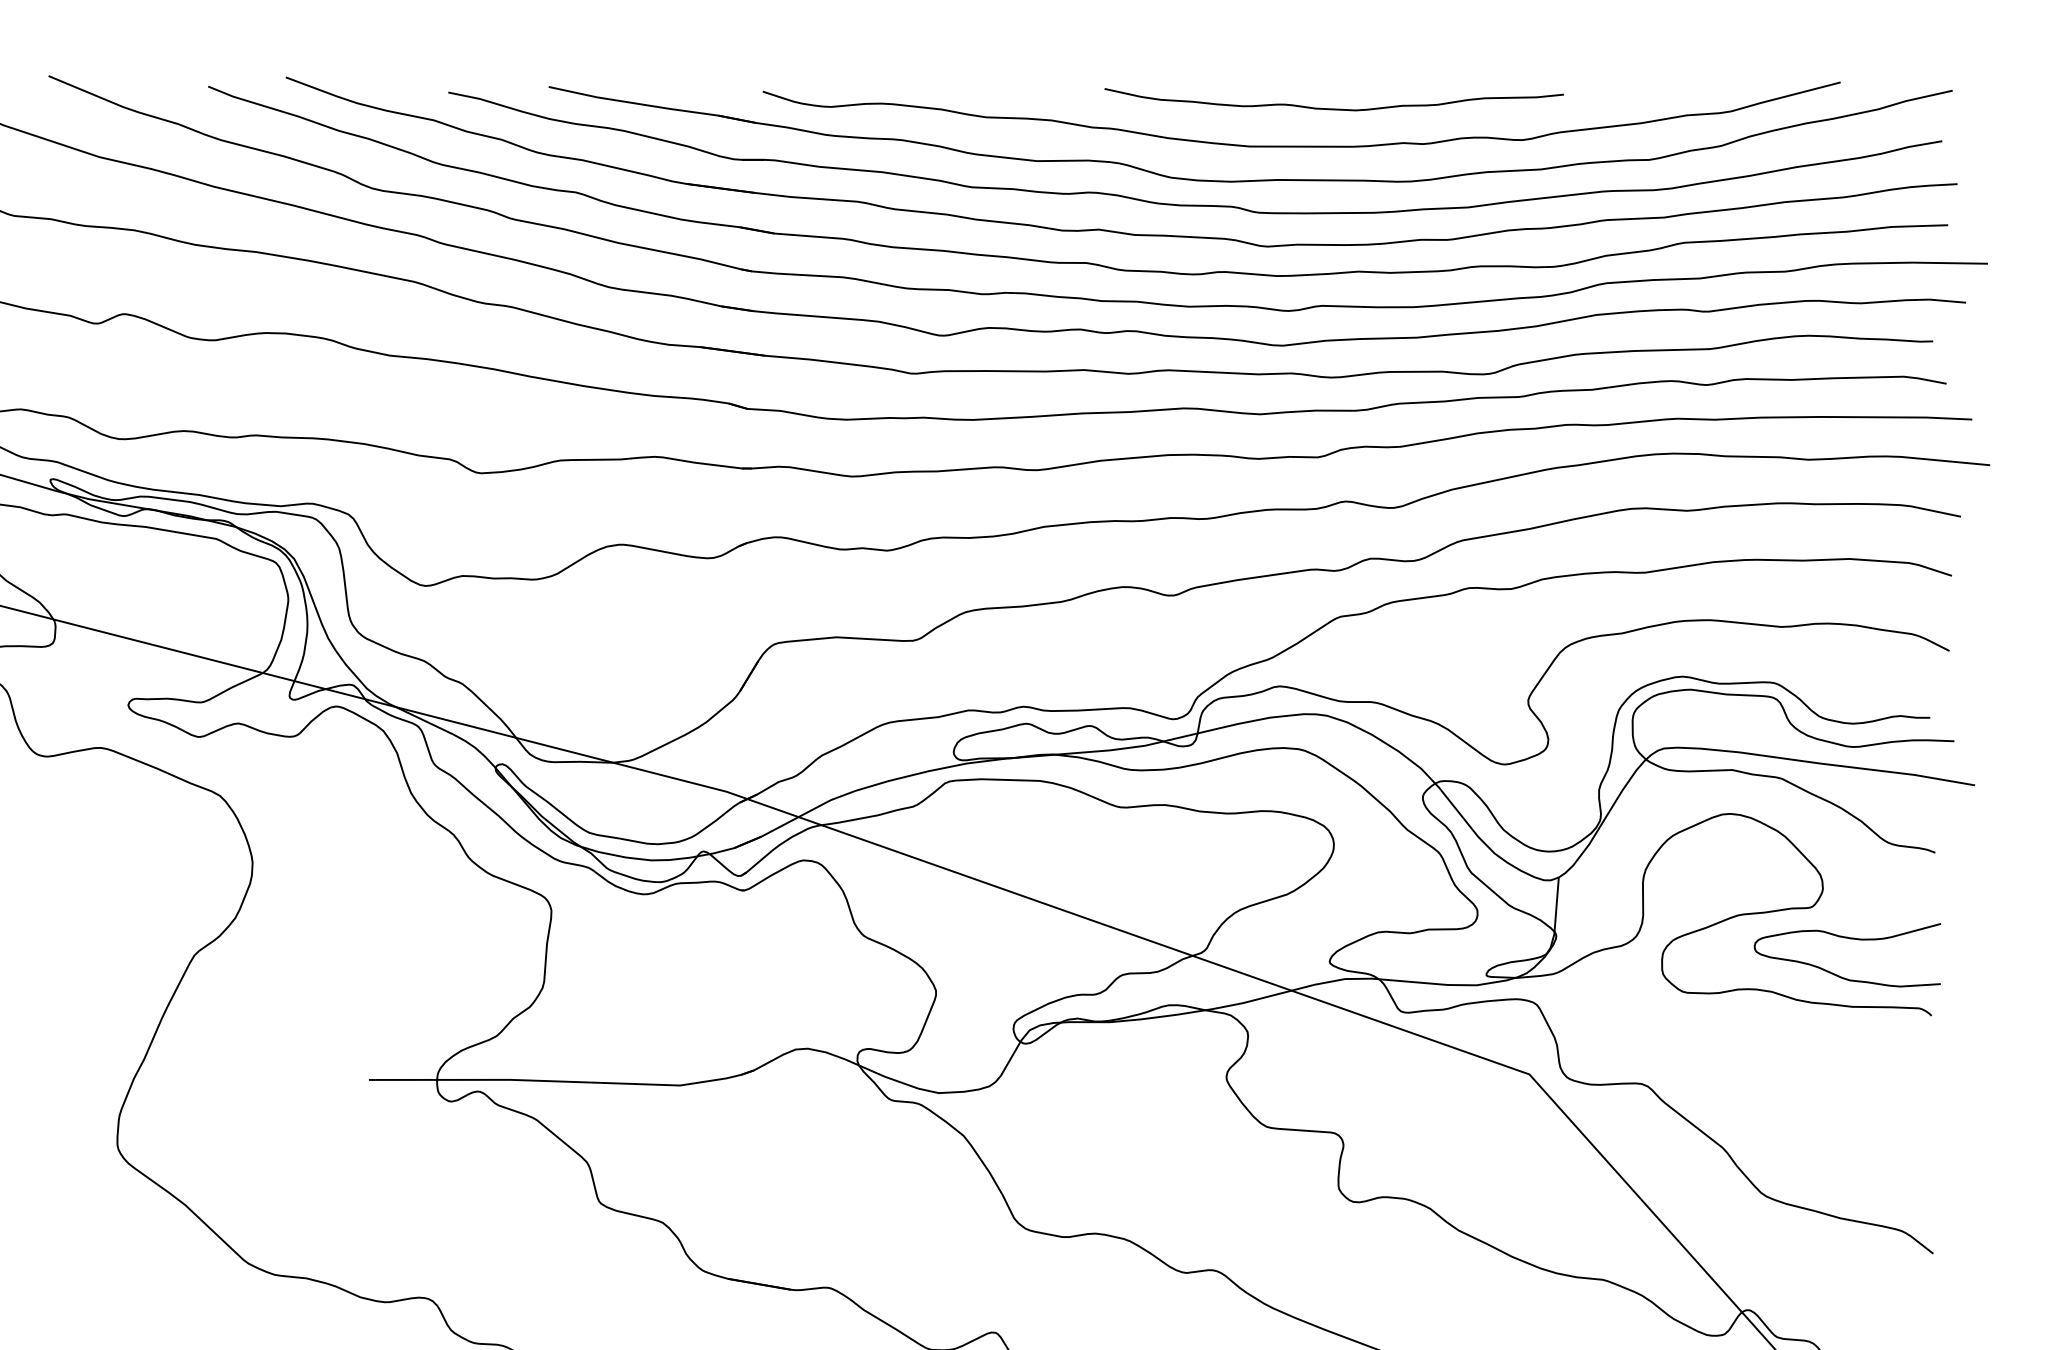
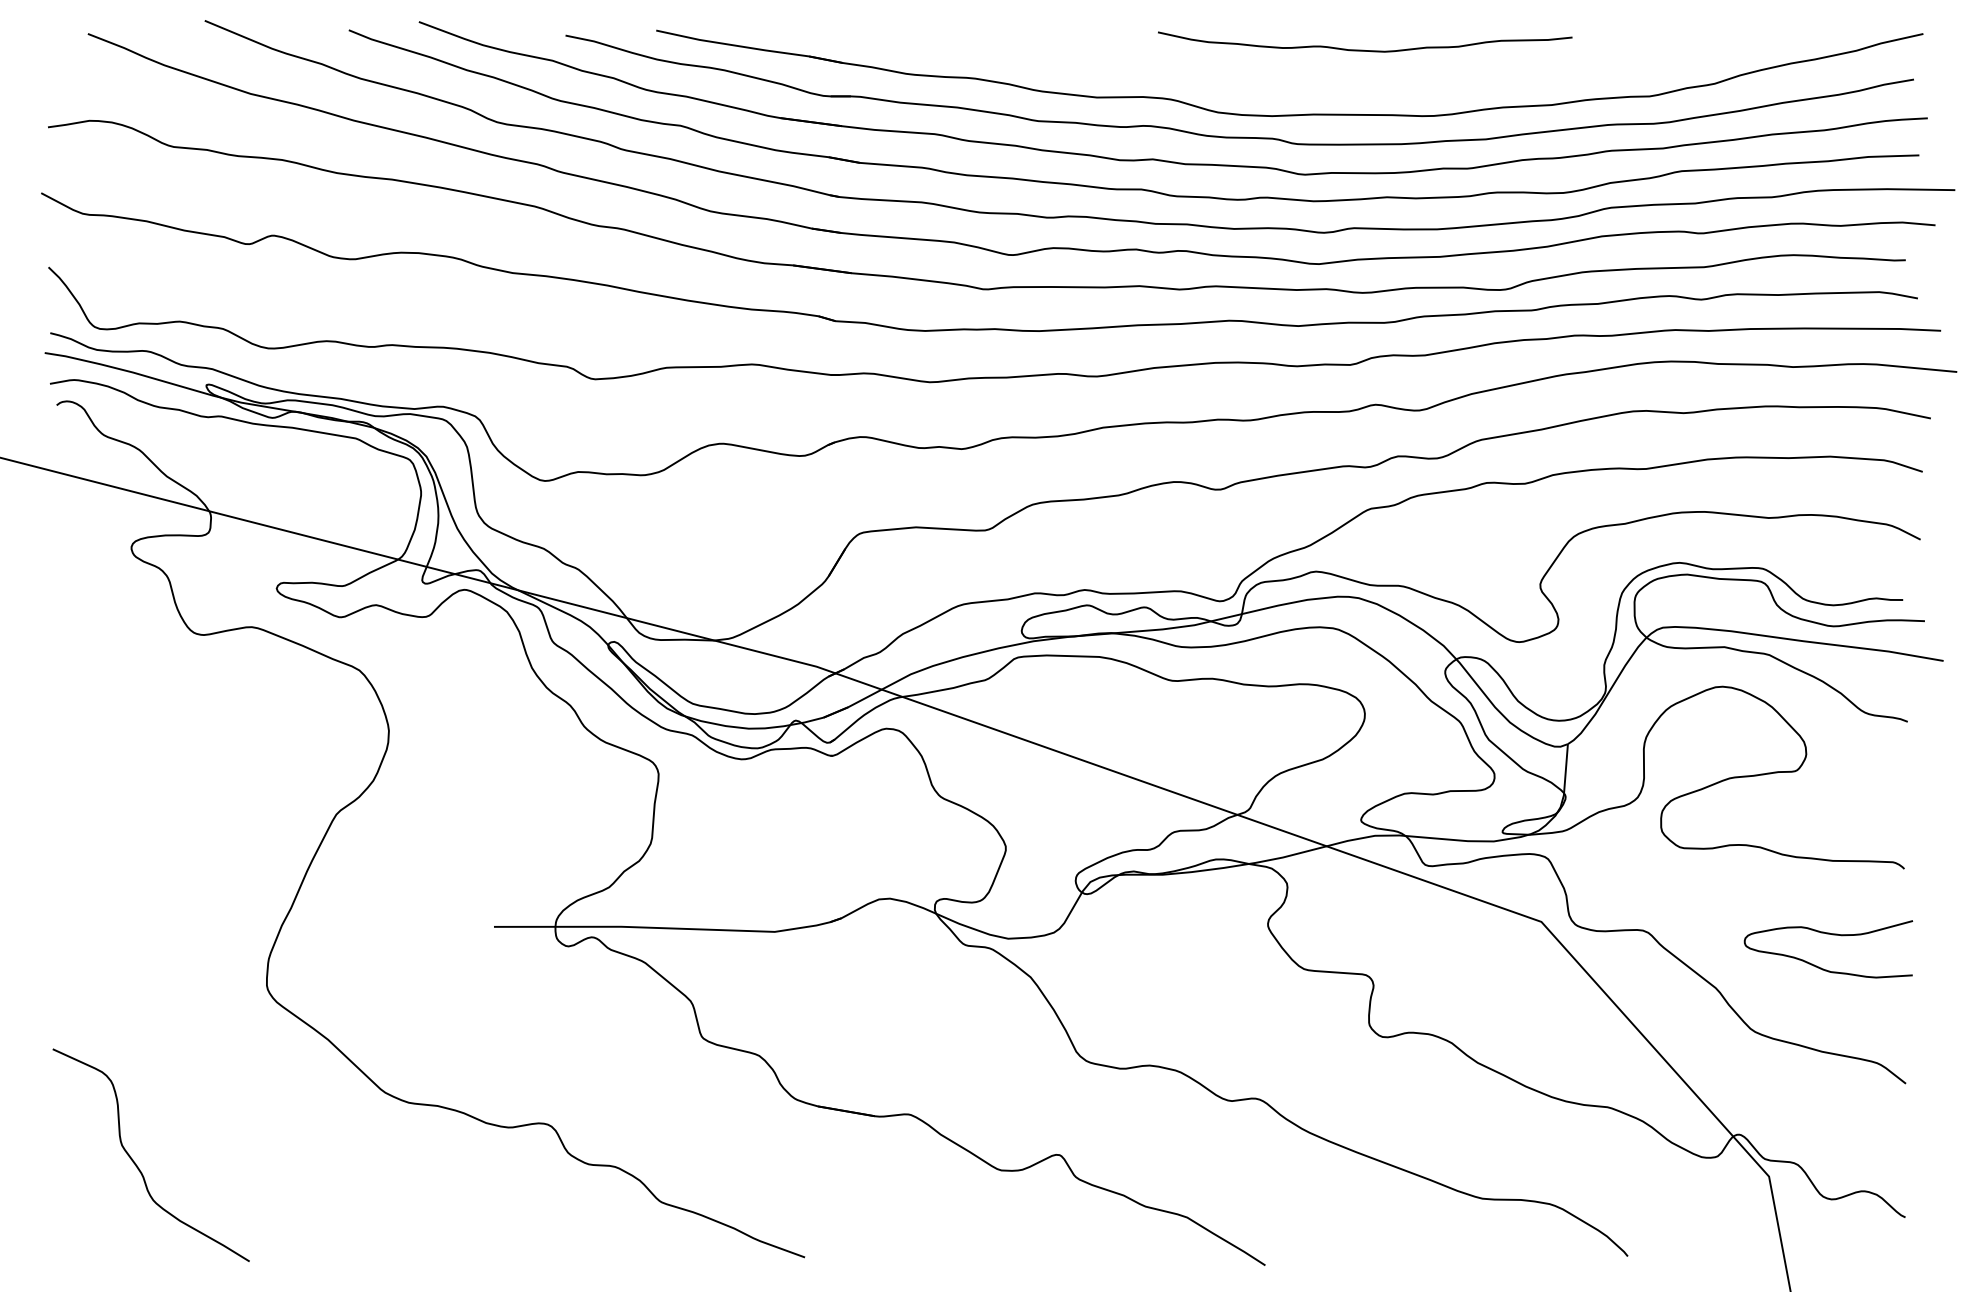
curve: (1301, 145) -> (1335, 83), removed
curve: (1851, 939) -> (1832, 935), moved

